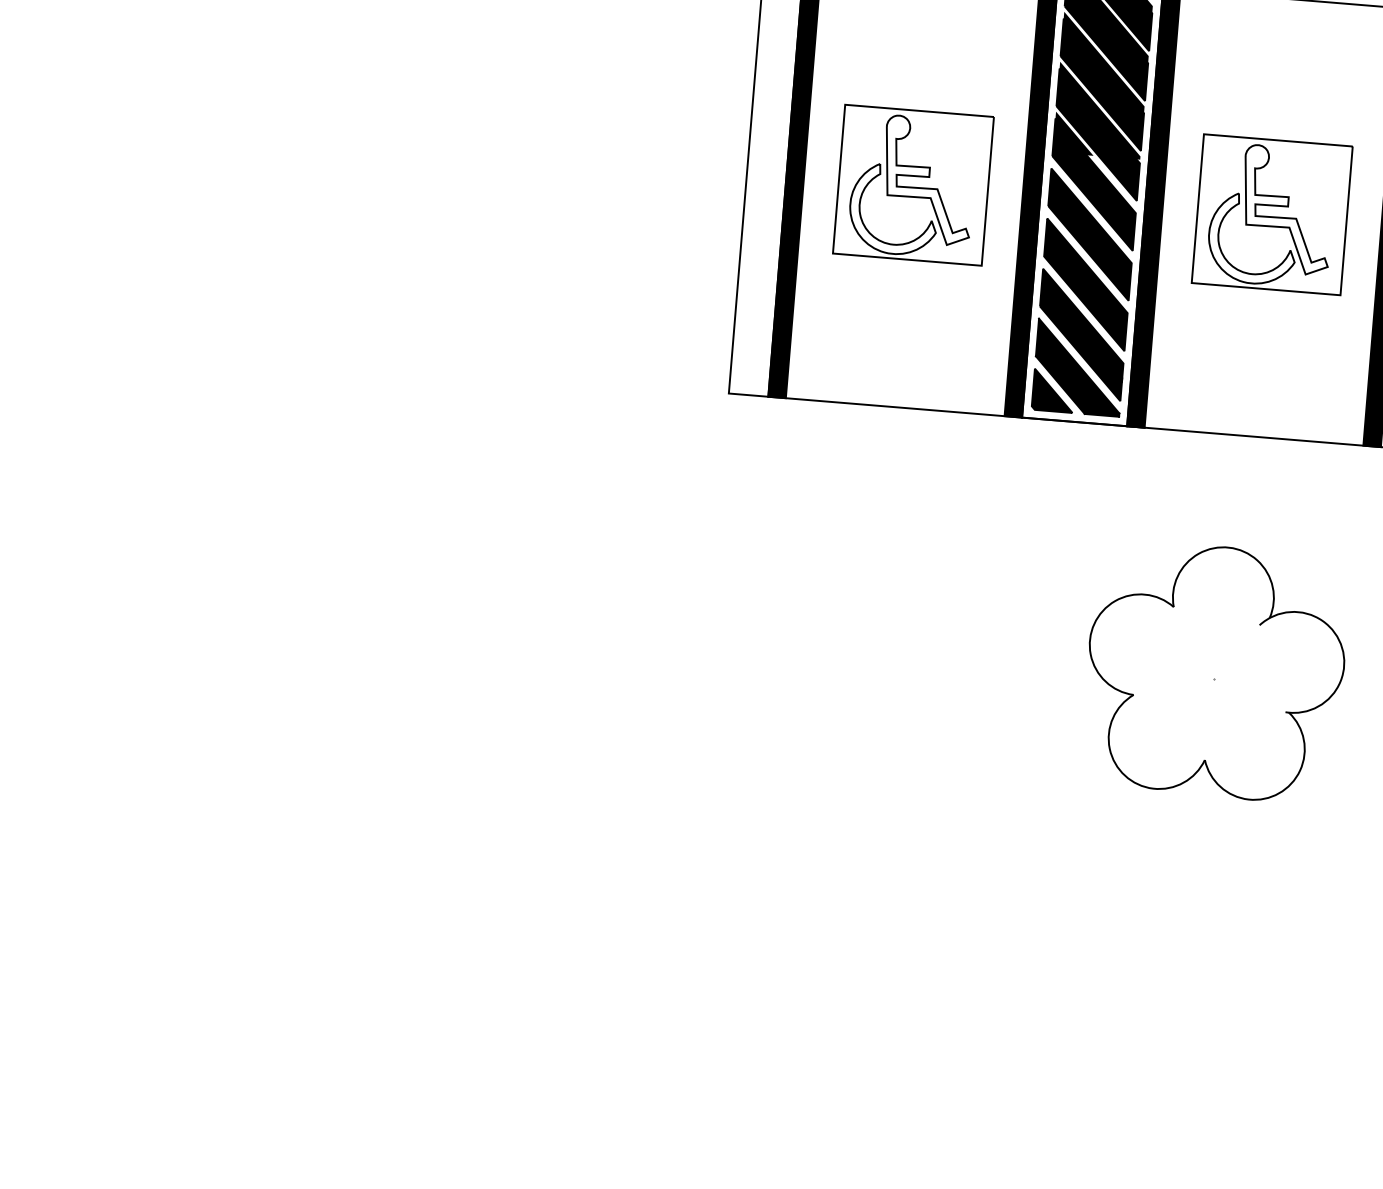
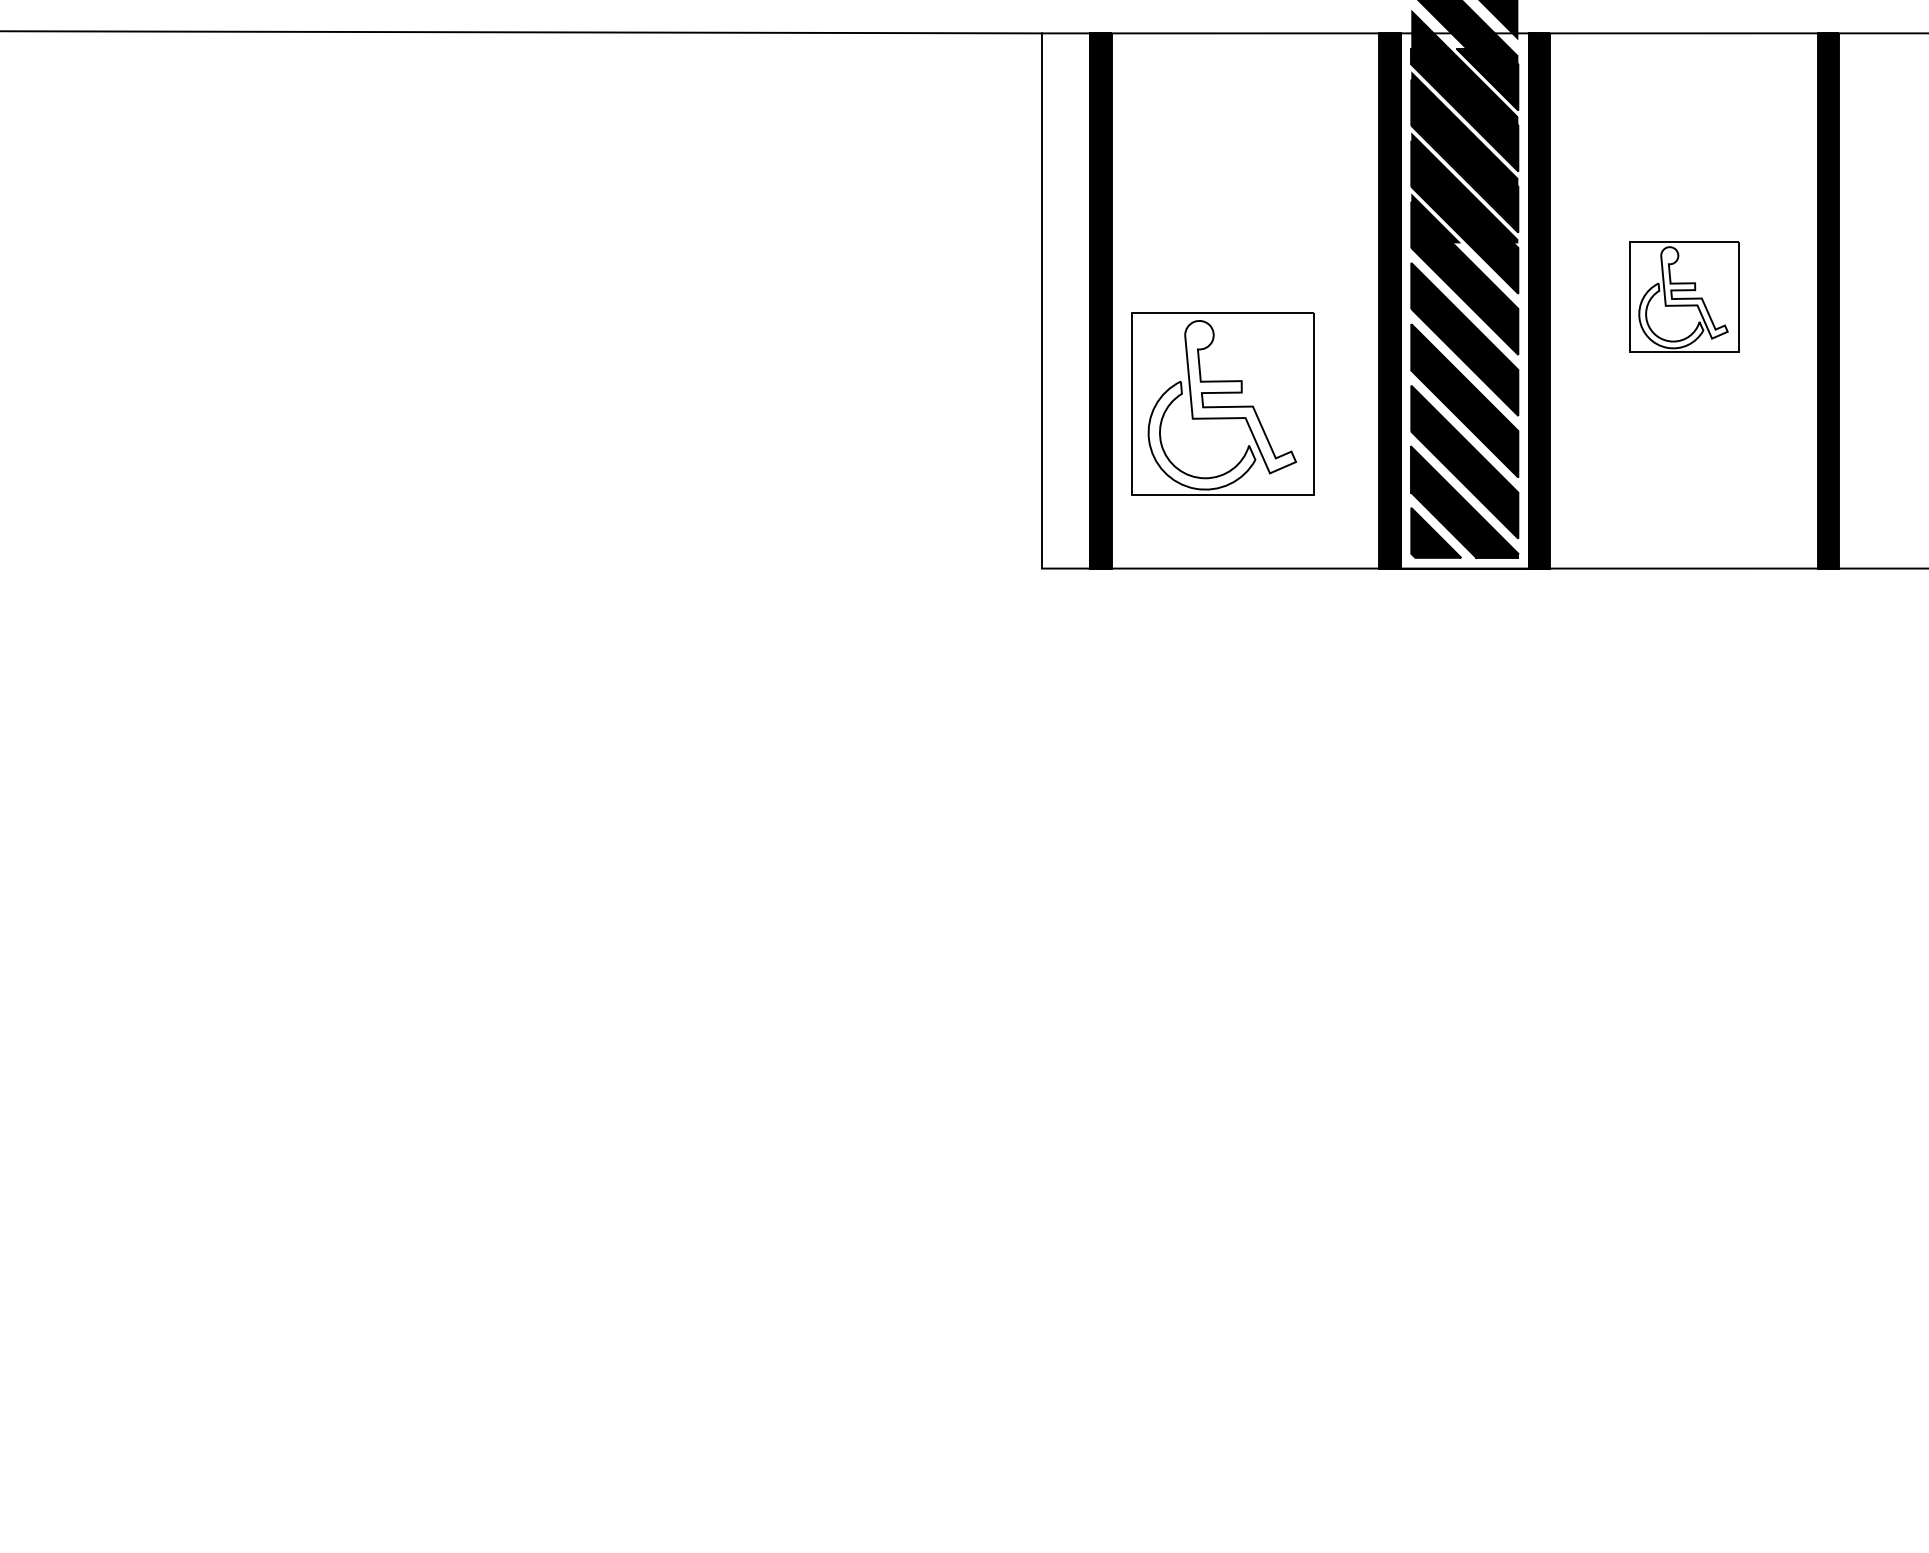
part: (912, 184) -> (1222, 403), moved
part: (1271, 214) -> (1683, 296), size x0.6
part: (1215, 671) -> (1660, 857), removed

